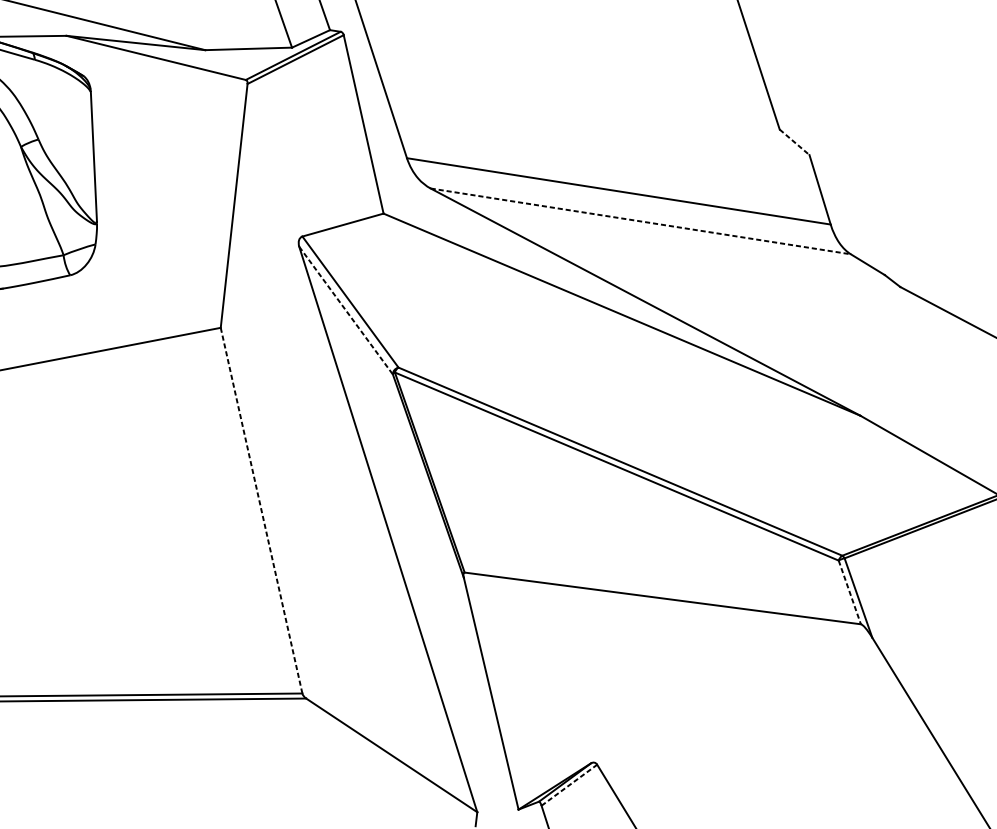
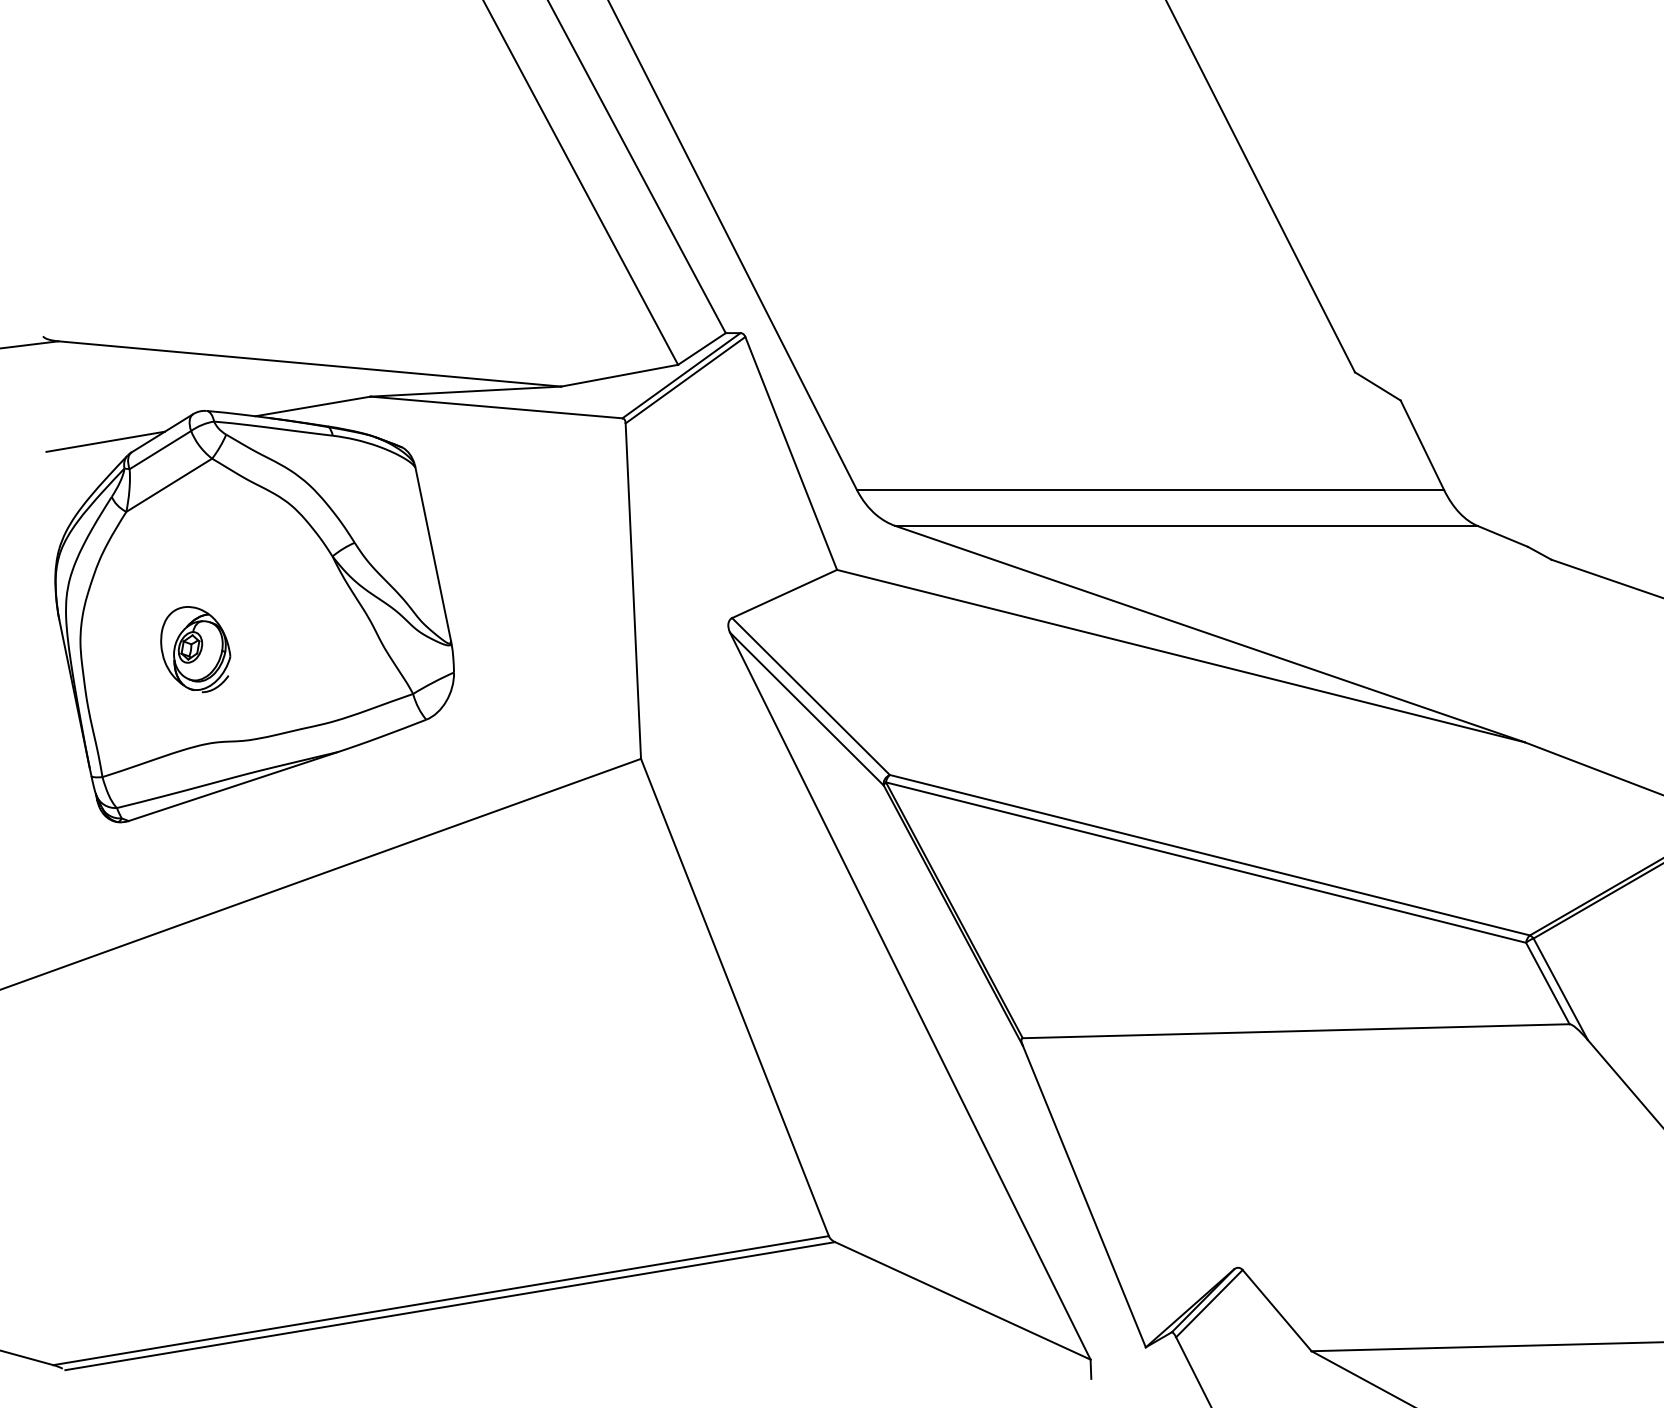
line: (794, 142) -> (1377, 386), dashed -> solid
line: (641, 221) -> (1187, 525), dashed -> solid
line: (346, 311) -> (807, 709), dashed -> solid
line: (261, 510) -> (734, 997), dashed -> solid
line: (850, 592) -> (1548, 983), dashed -> solid
line: (569, 785) -> (1209, 1303), dashed -> solid

